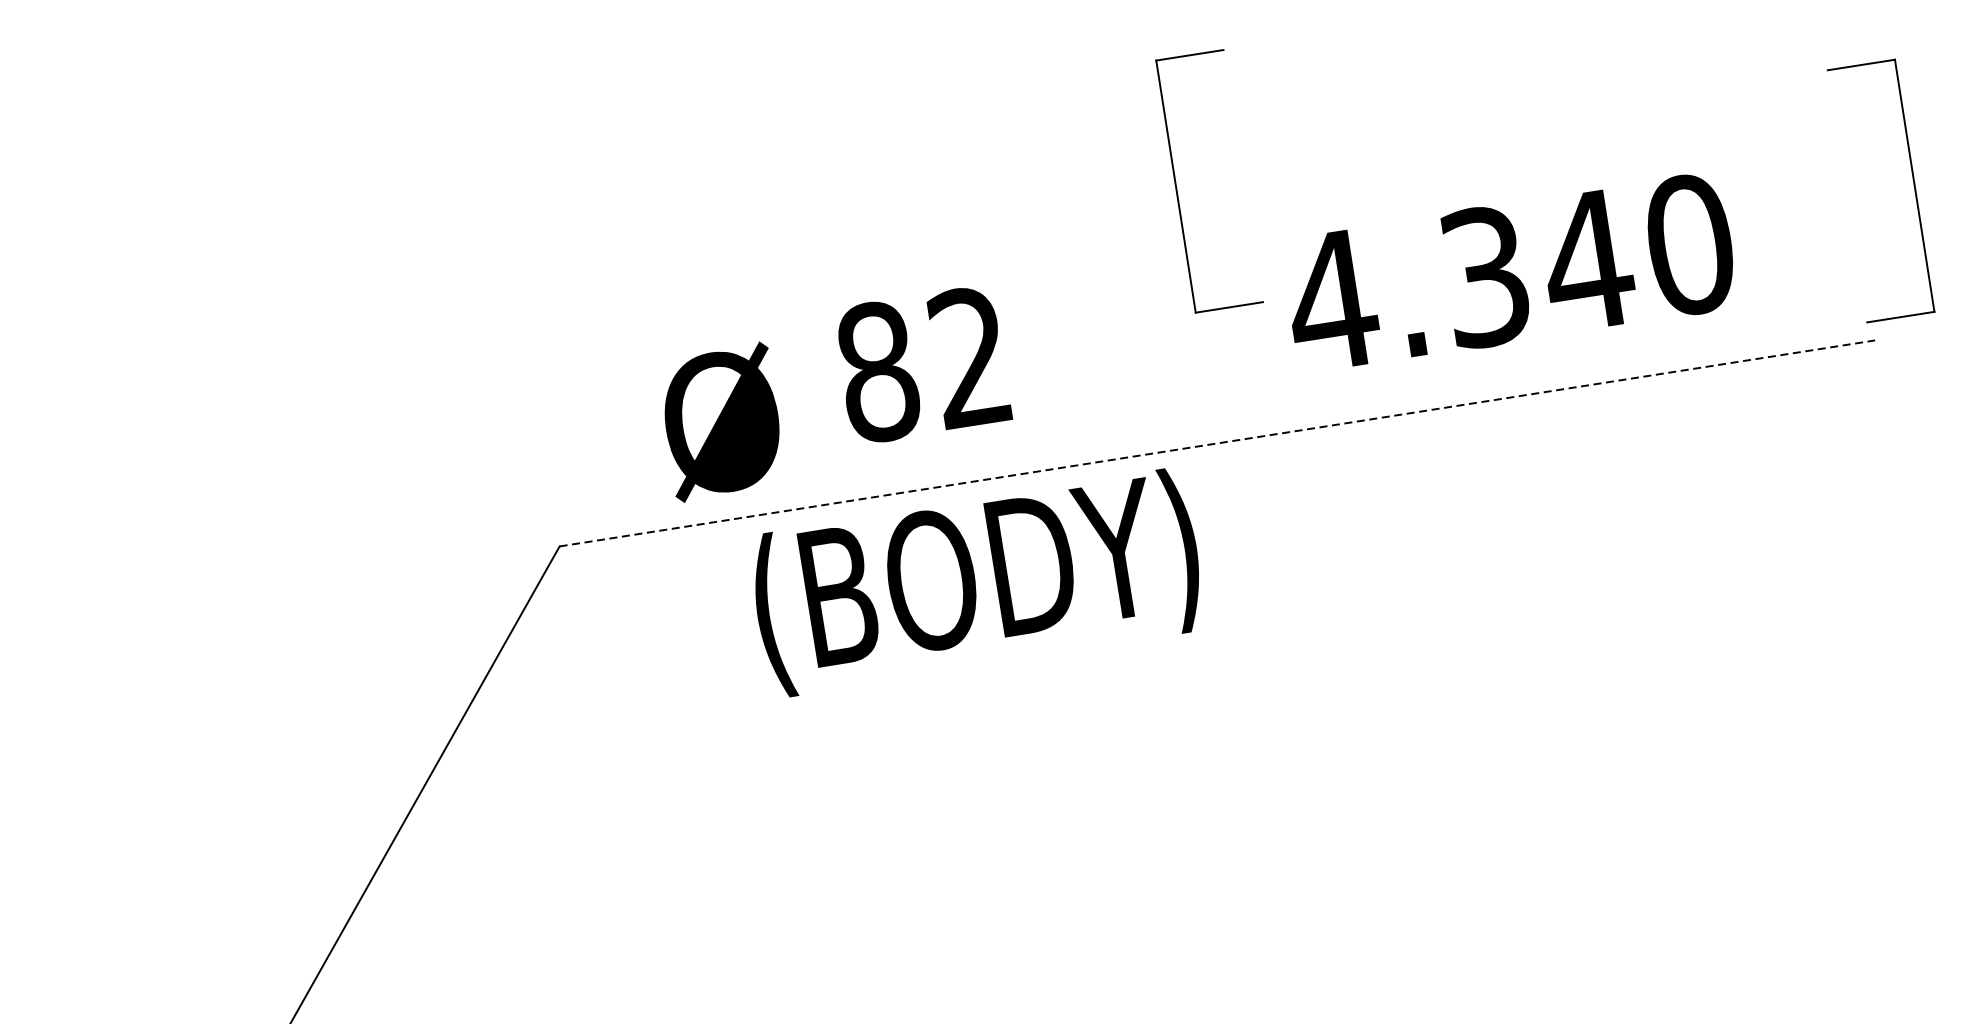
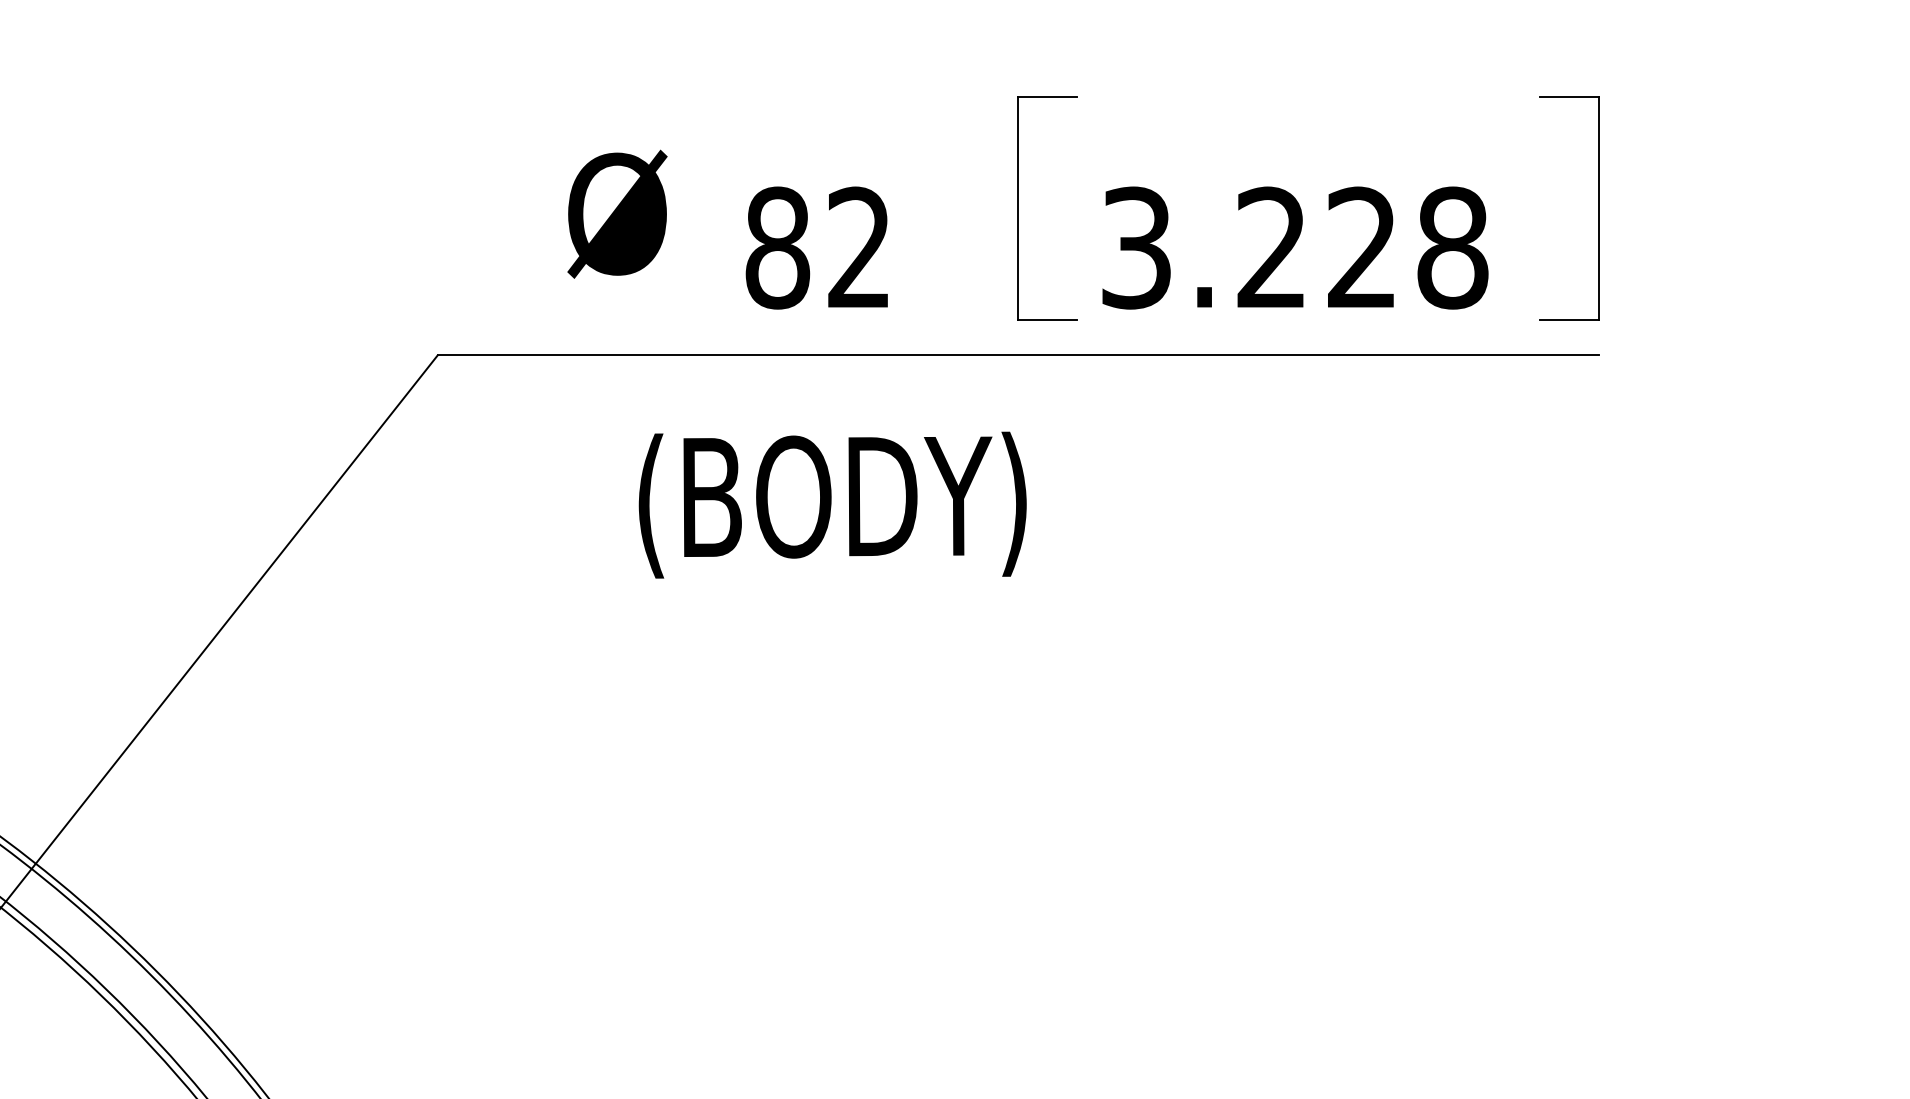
part: (1177, 186) -> (1018, 208), moved
part: (1913, 186) -> (1598, 208), moved
text: (1509, 272) -> (1293, 247), 4.340 -> 3.228
text: (921, 364) -> (816, 247), moved
text: (721, 421) -> (617, 213), moved
line: (1217, 443) -> (1018, 355), dashed -> solid
text: (976, 582) -> (832, 504), moved

